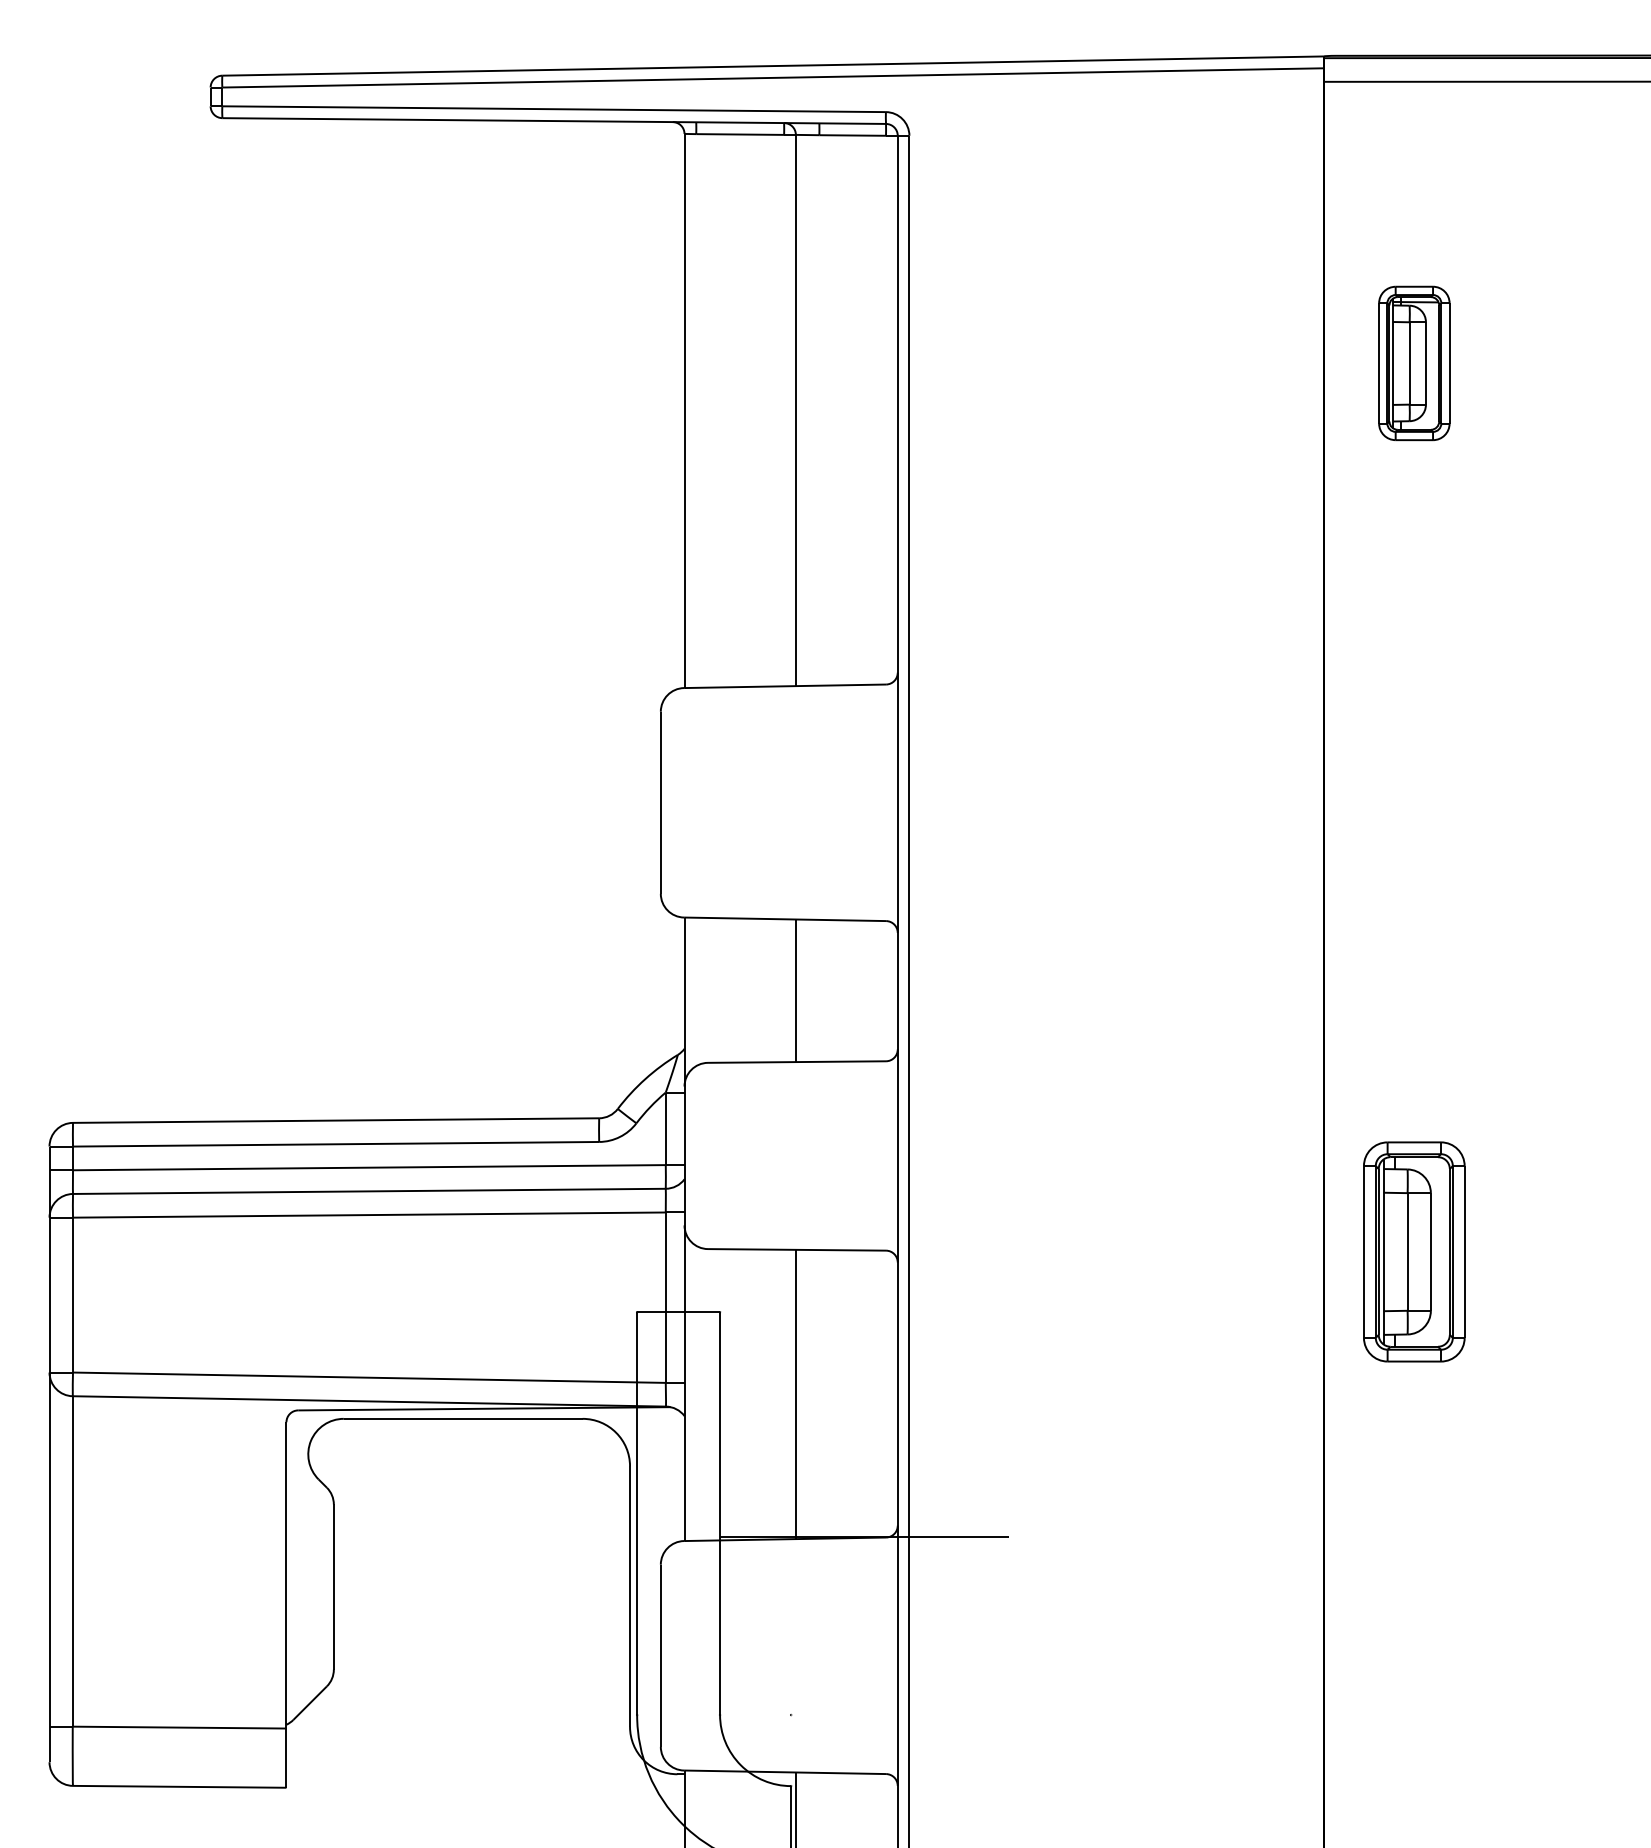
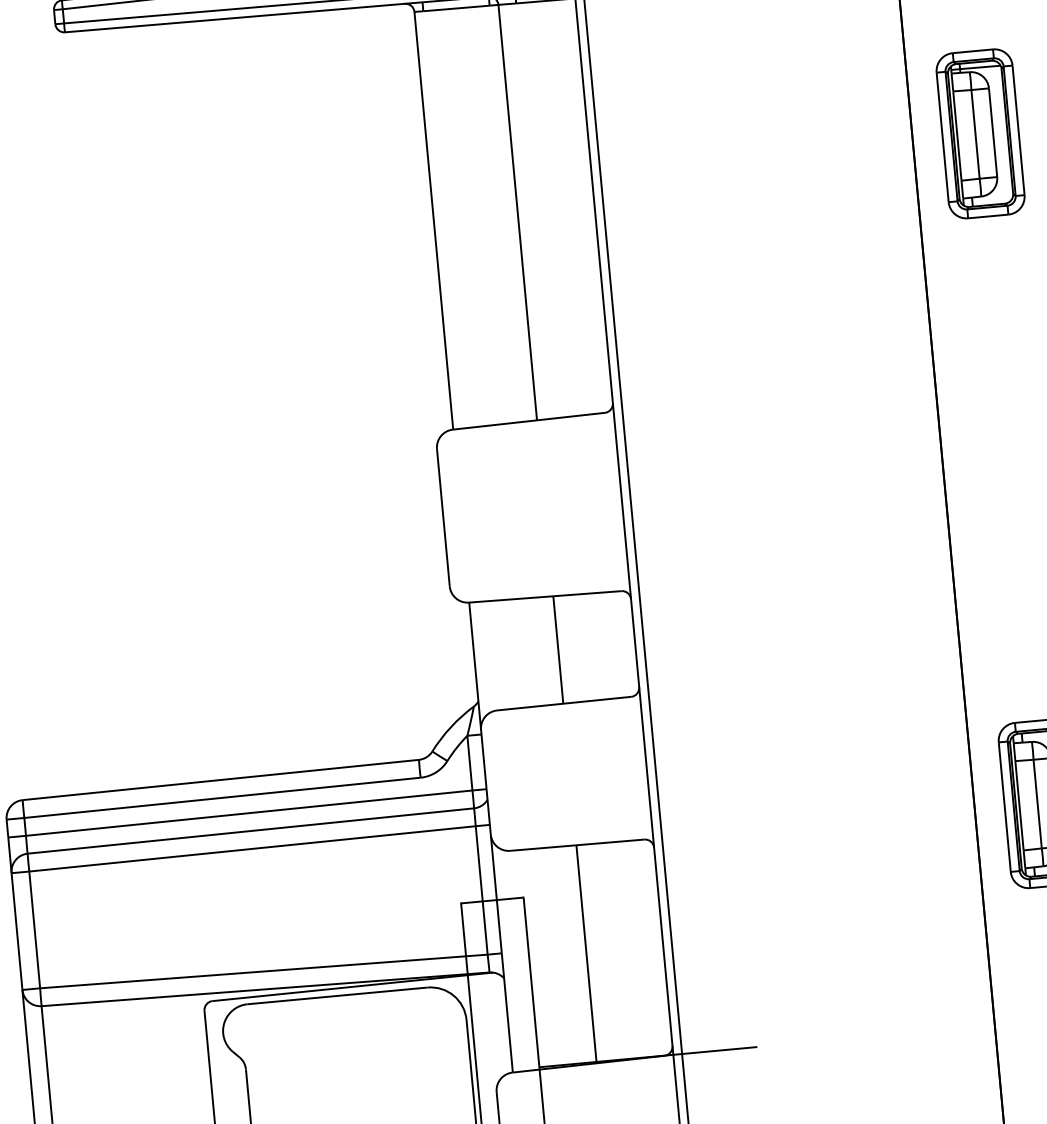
part: (1414, 363) -> (980, 133), size x1.43

